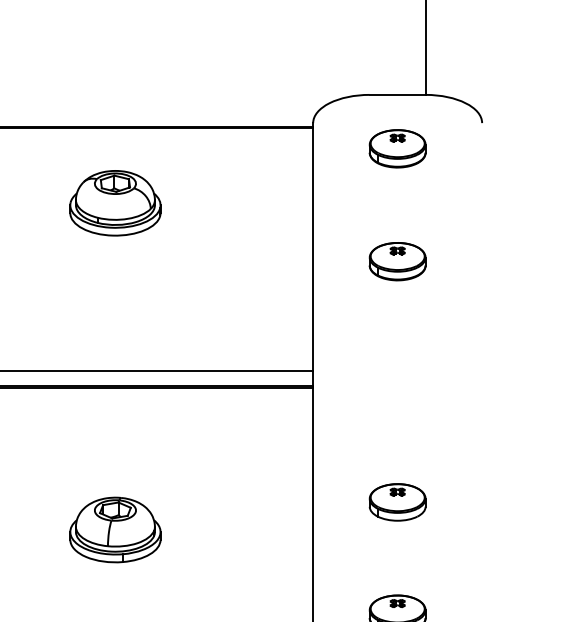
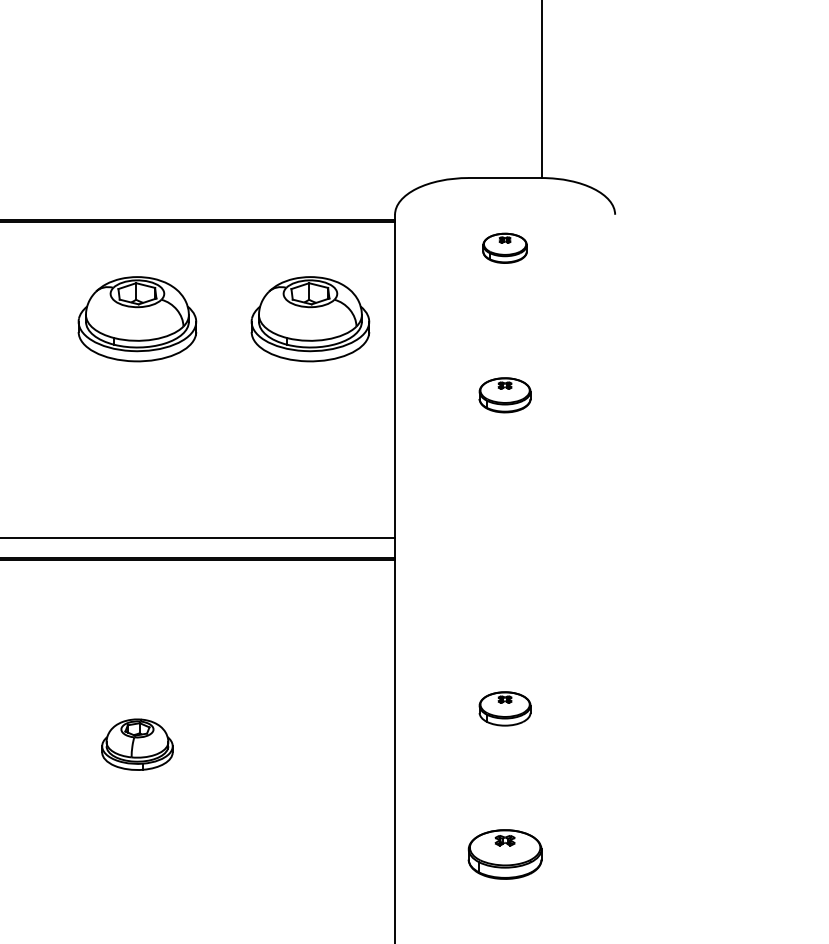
part: (397, 148) -> (504, 248), size x0.6
part: (248, 203) -> (310, 319), added
part: (397, 261) -> (504, 395), size x0.7
part: (397, 502) -> (504, 708), size x0.7
part: (115, 529) -> (137, 744), size x0.6

